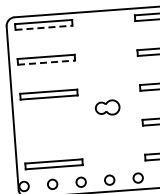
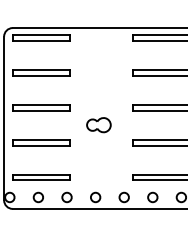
line: (44, 27) -> (41, 40), dashed -> solid
line: (46, 62) -> (41, 75), dashed -> solid
part: (51, 129) -> (41, 142), added

